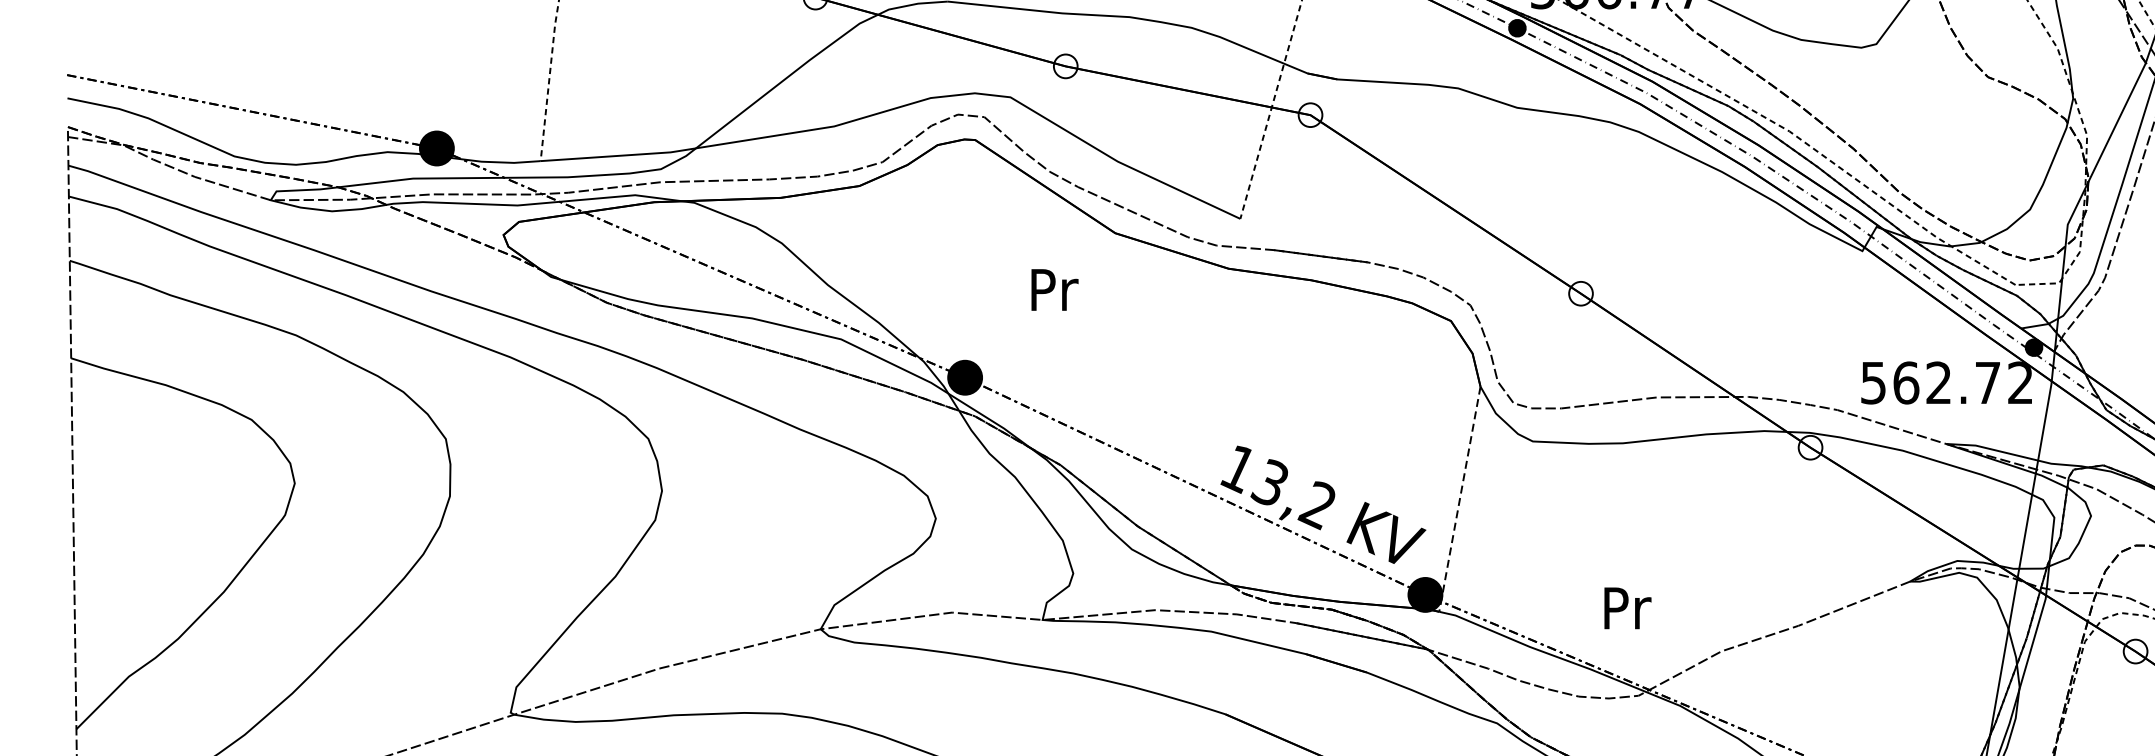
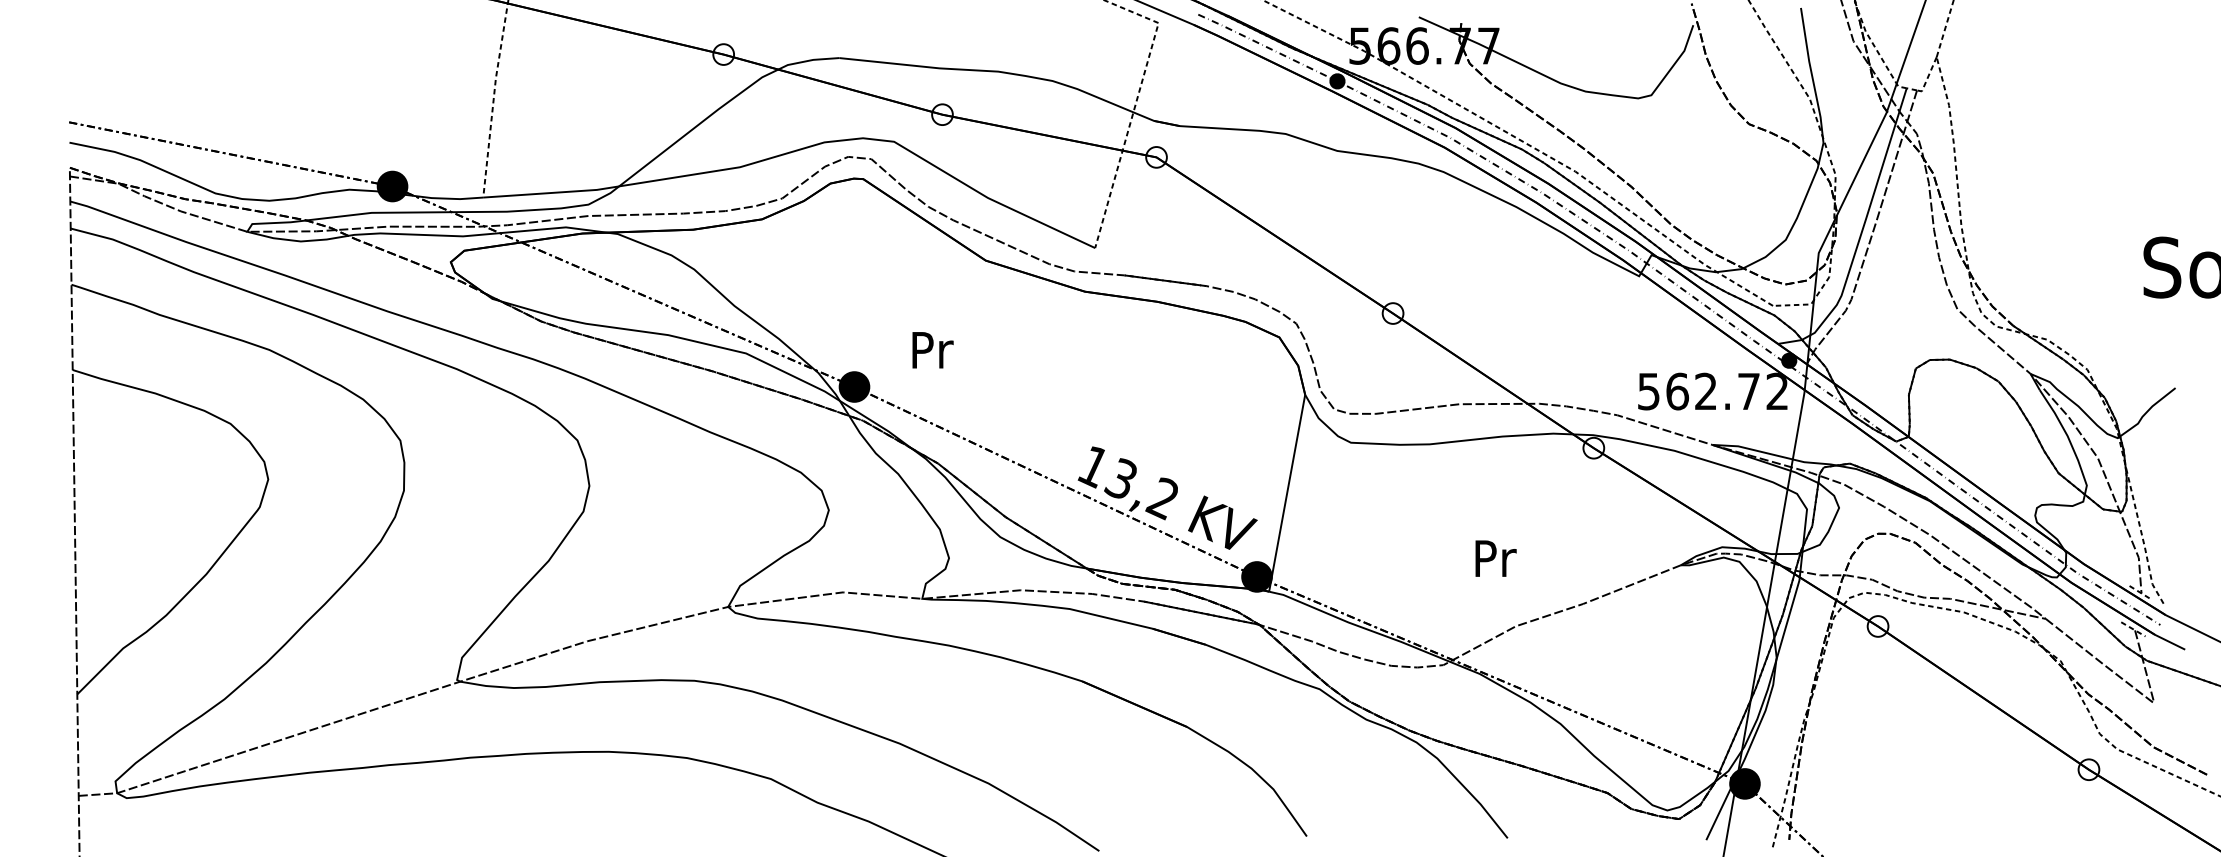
text: (1054, 290) -> (932, 350), moved
line: (1460, 499) -> (1287, 493), dashed -> solid
text: (1627, 608) -> (1495, 558), moved

